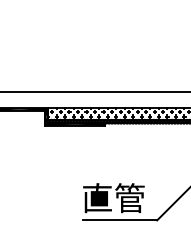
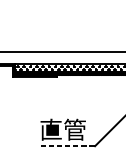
line: (120, 220) -> (68, 146), solid -> dashed

